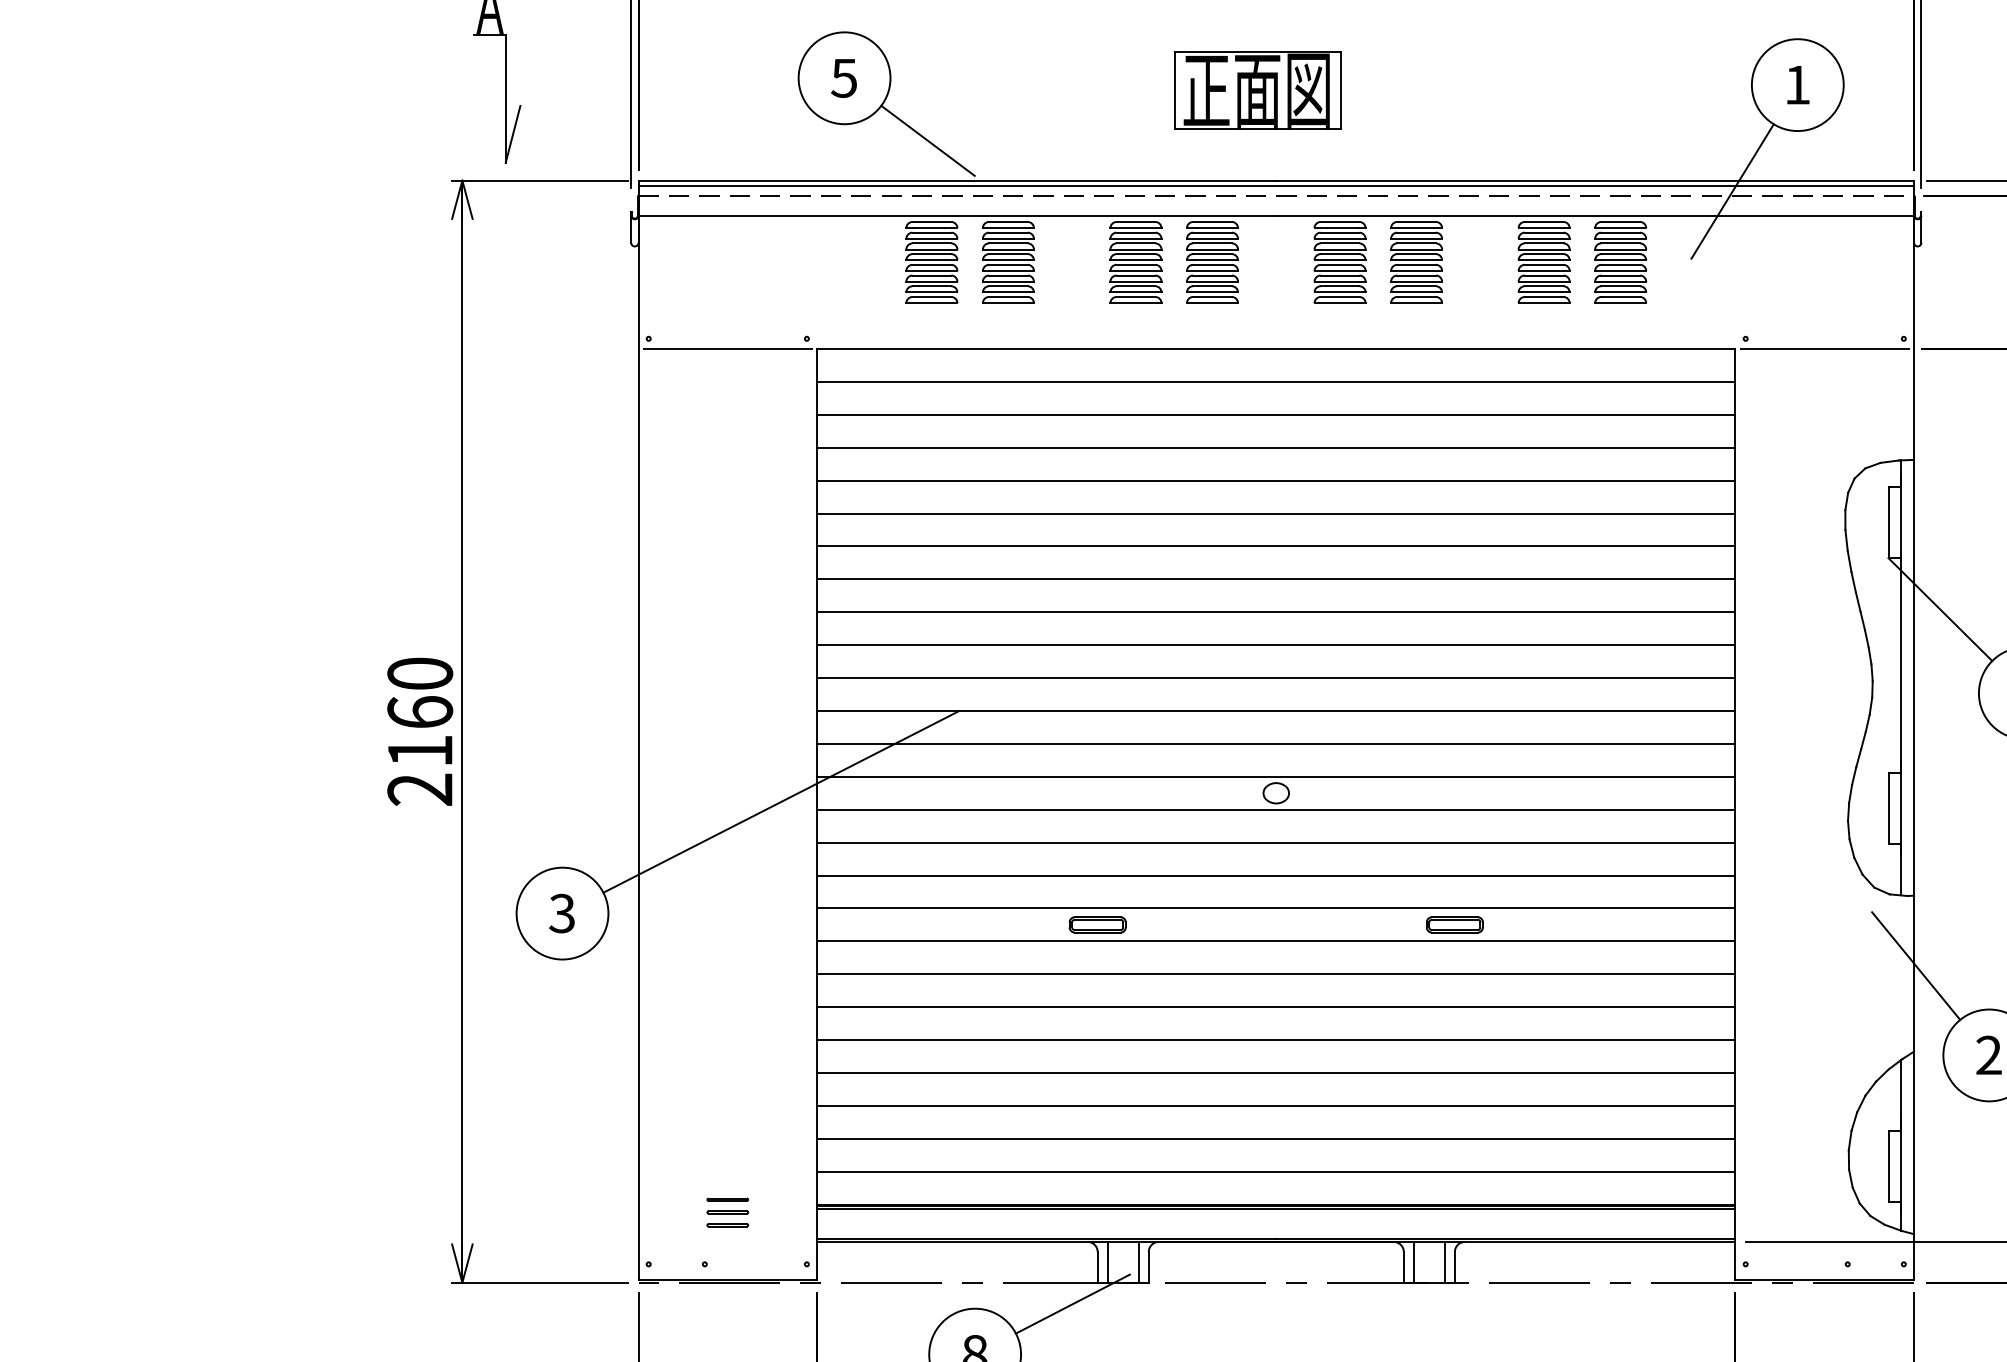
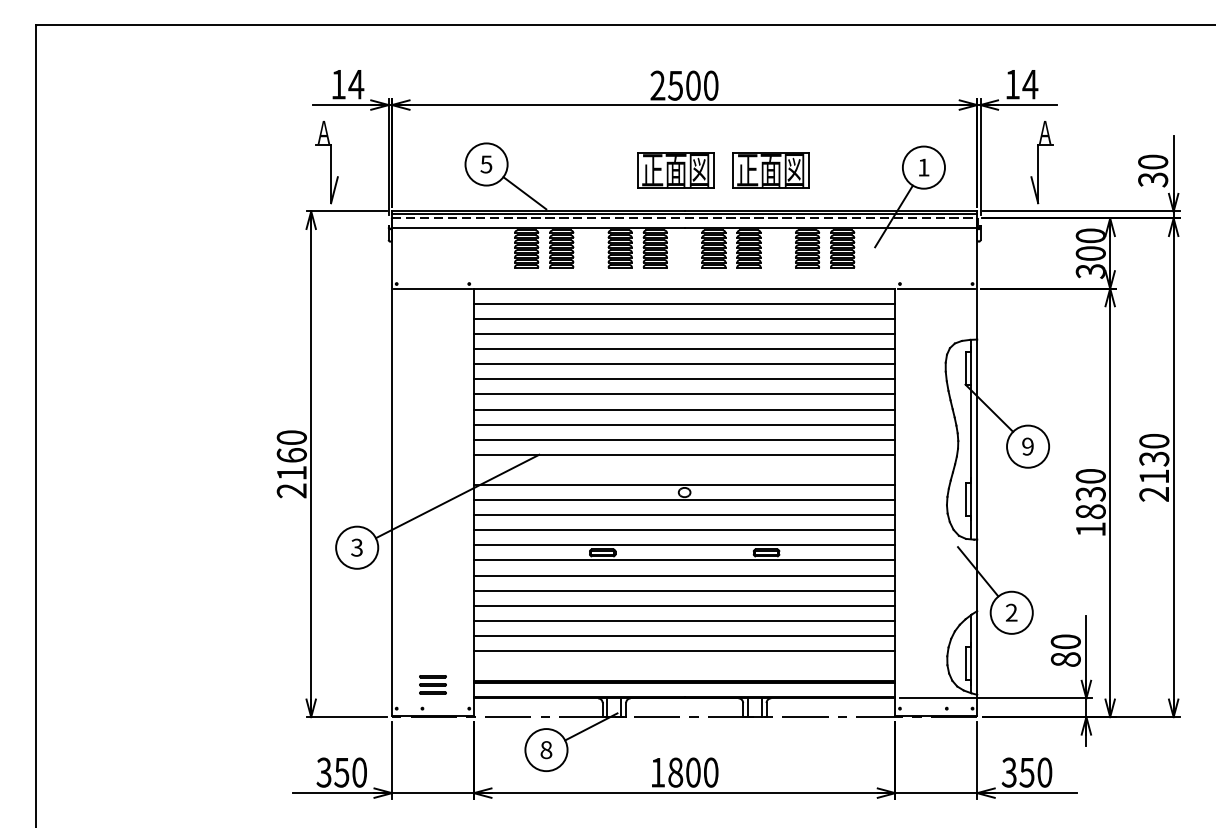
part: (1463, 91) -> (770, 170), added
line: (1275, 743) -> (684, 469), removed
line: (1275, 1172) -> (684, 666), removed
part: (726, 1211) -> (432, 684), size x1.4

